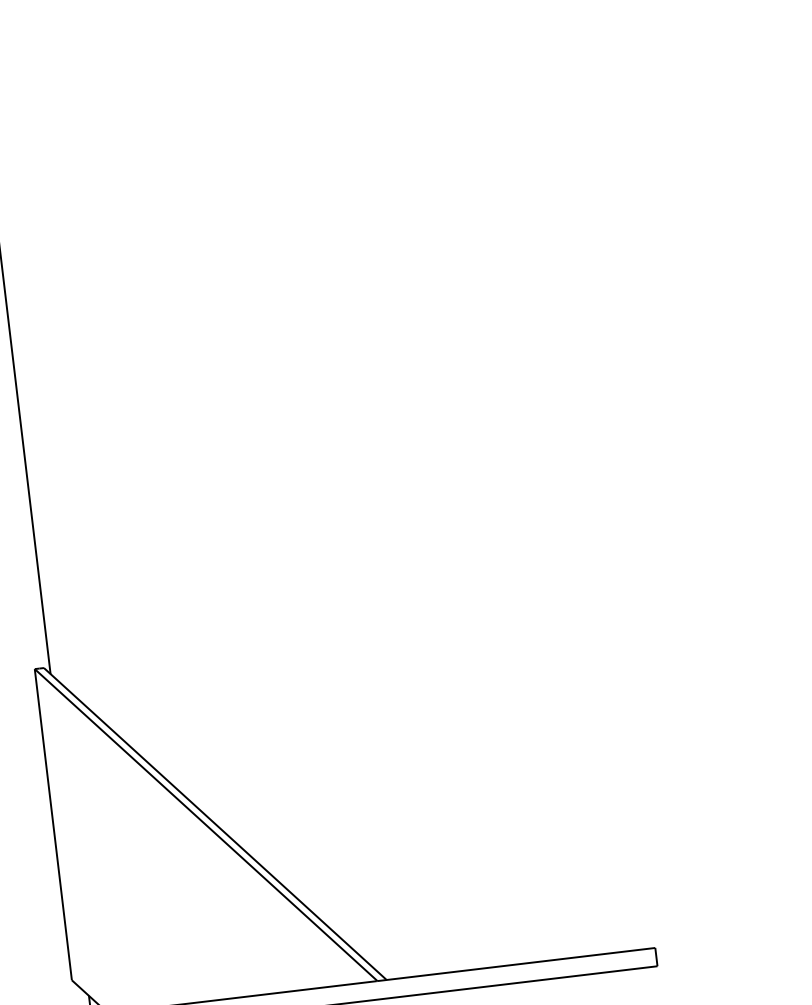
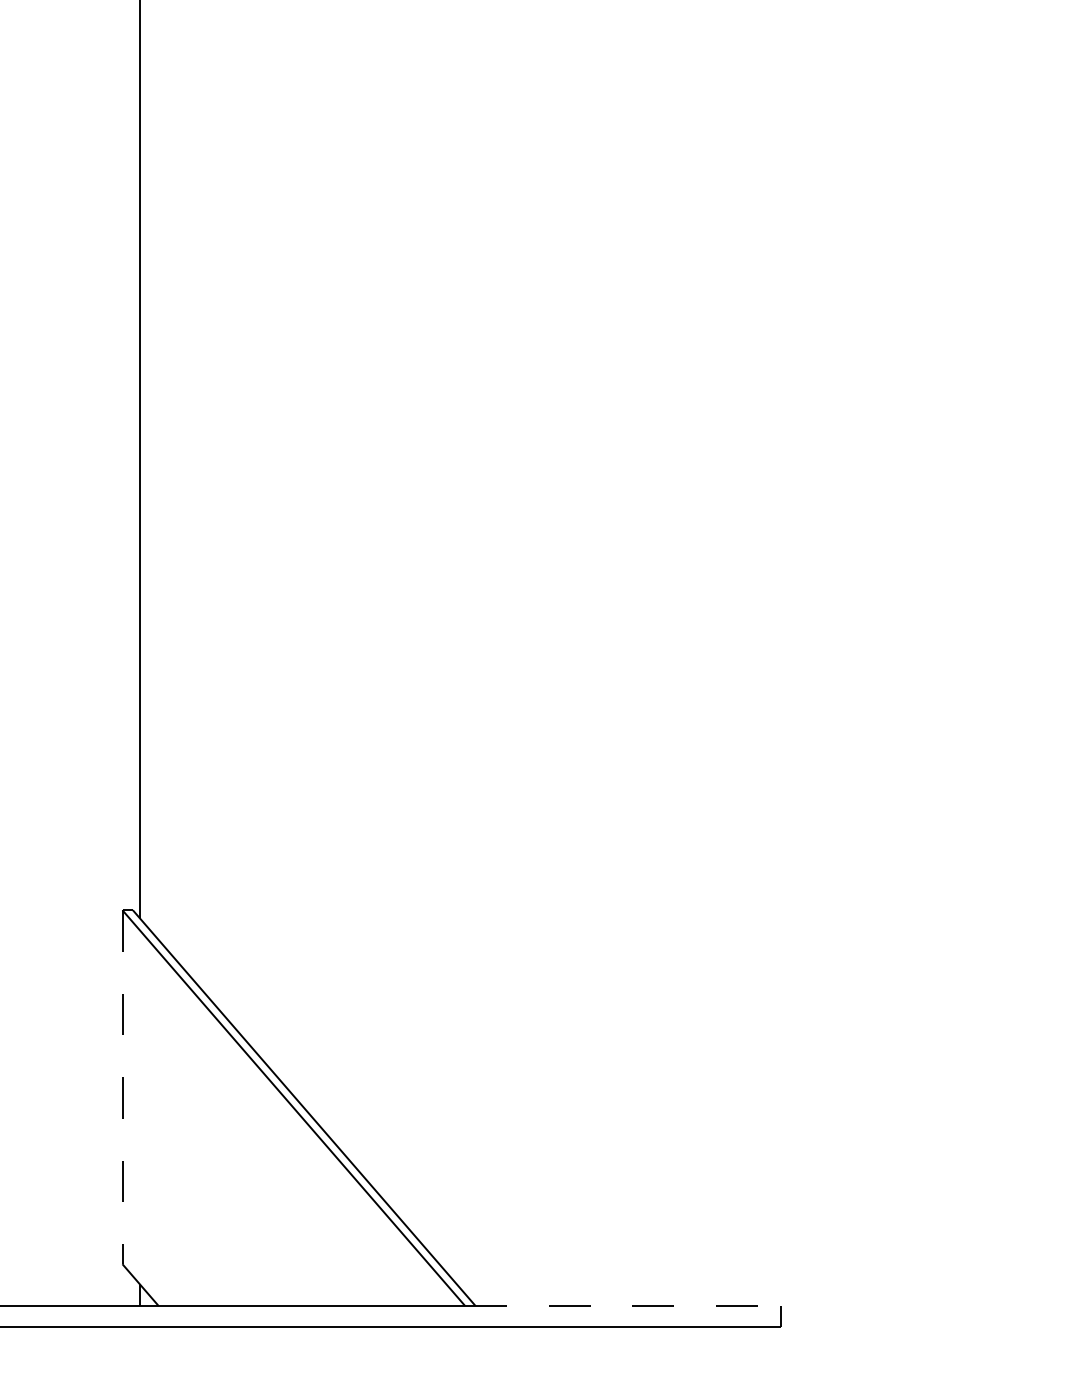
line: (53, 824) -> (122, 1087), solid -> dashed
line: (516, 964) -> (623, 1305), solid -> dashed

